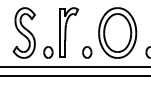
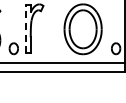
line: (60, 32) -> (25, 28), solid -> dashed
part: (87, 52) -> (52, 48), removed

